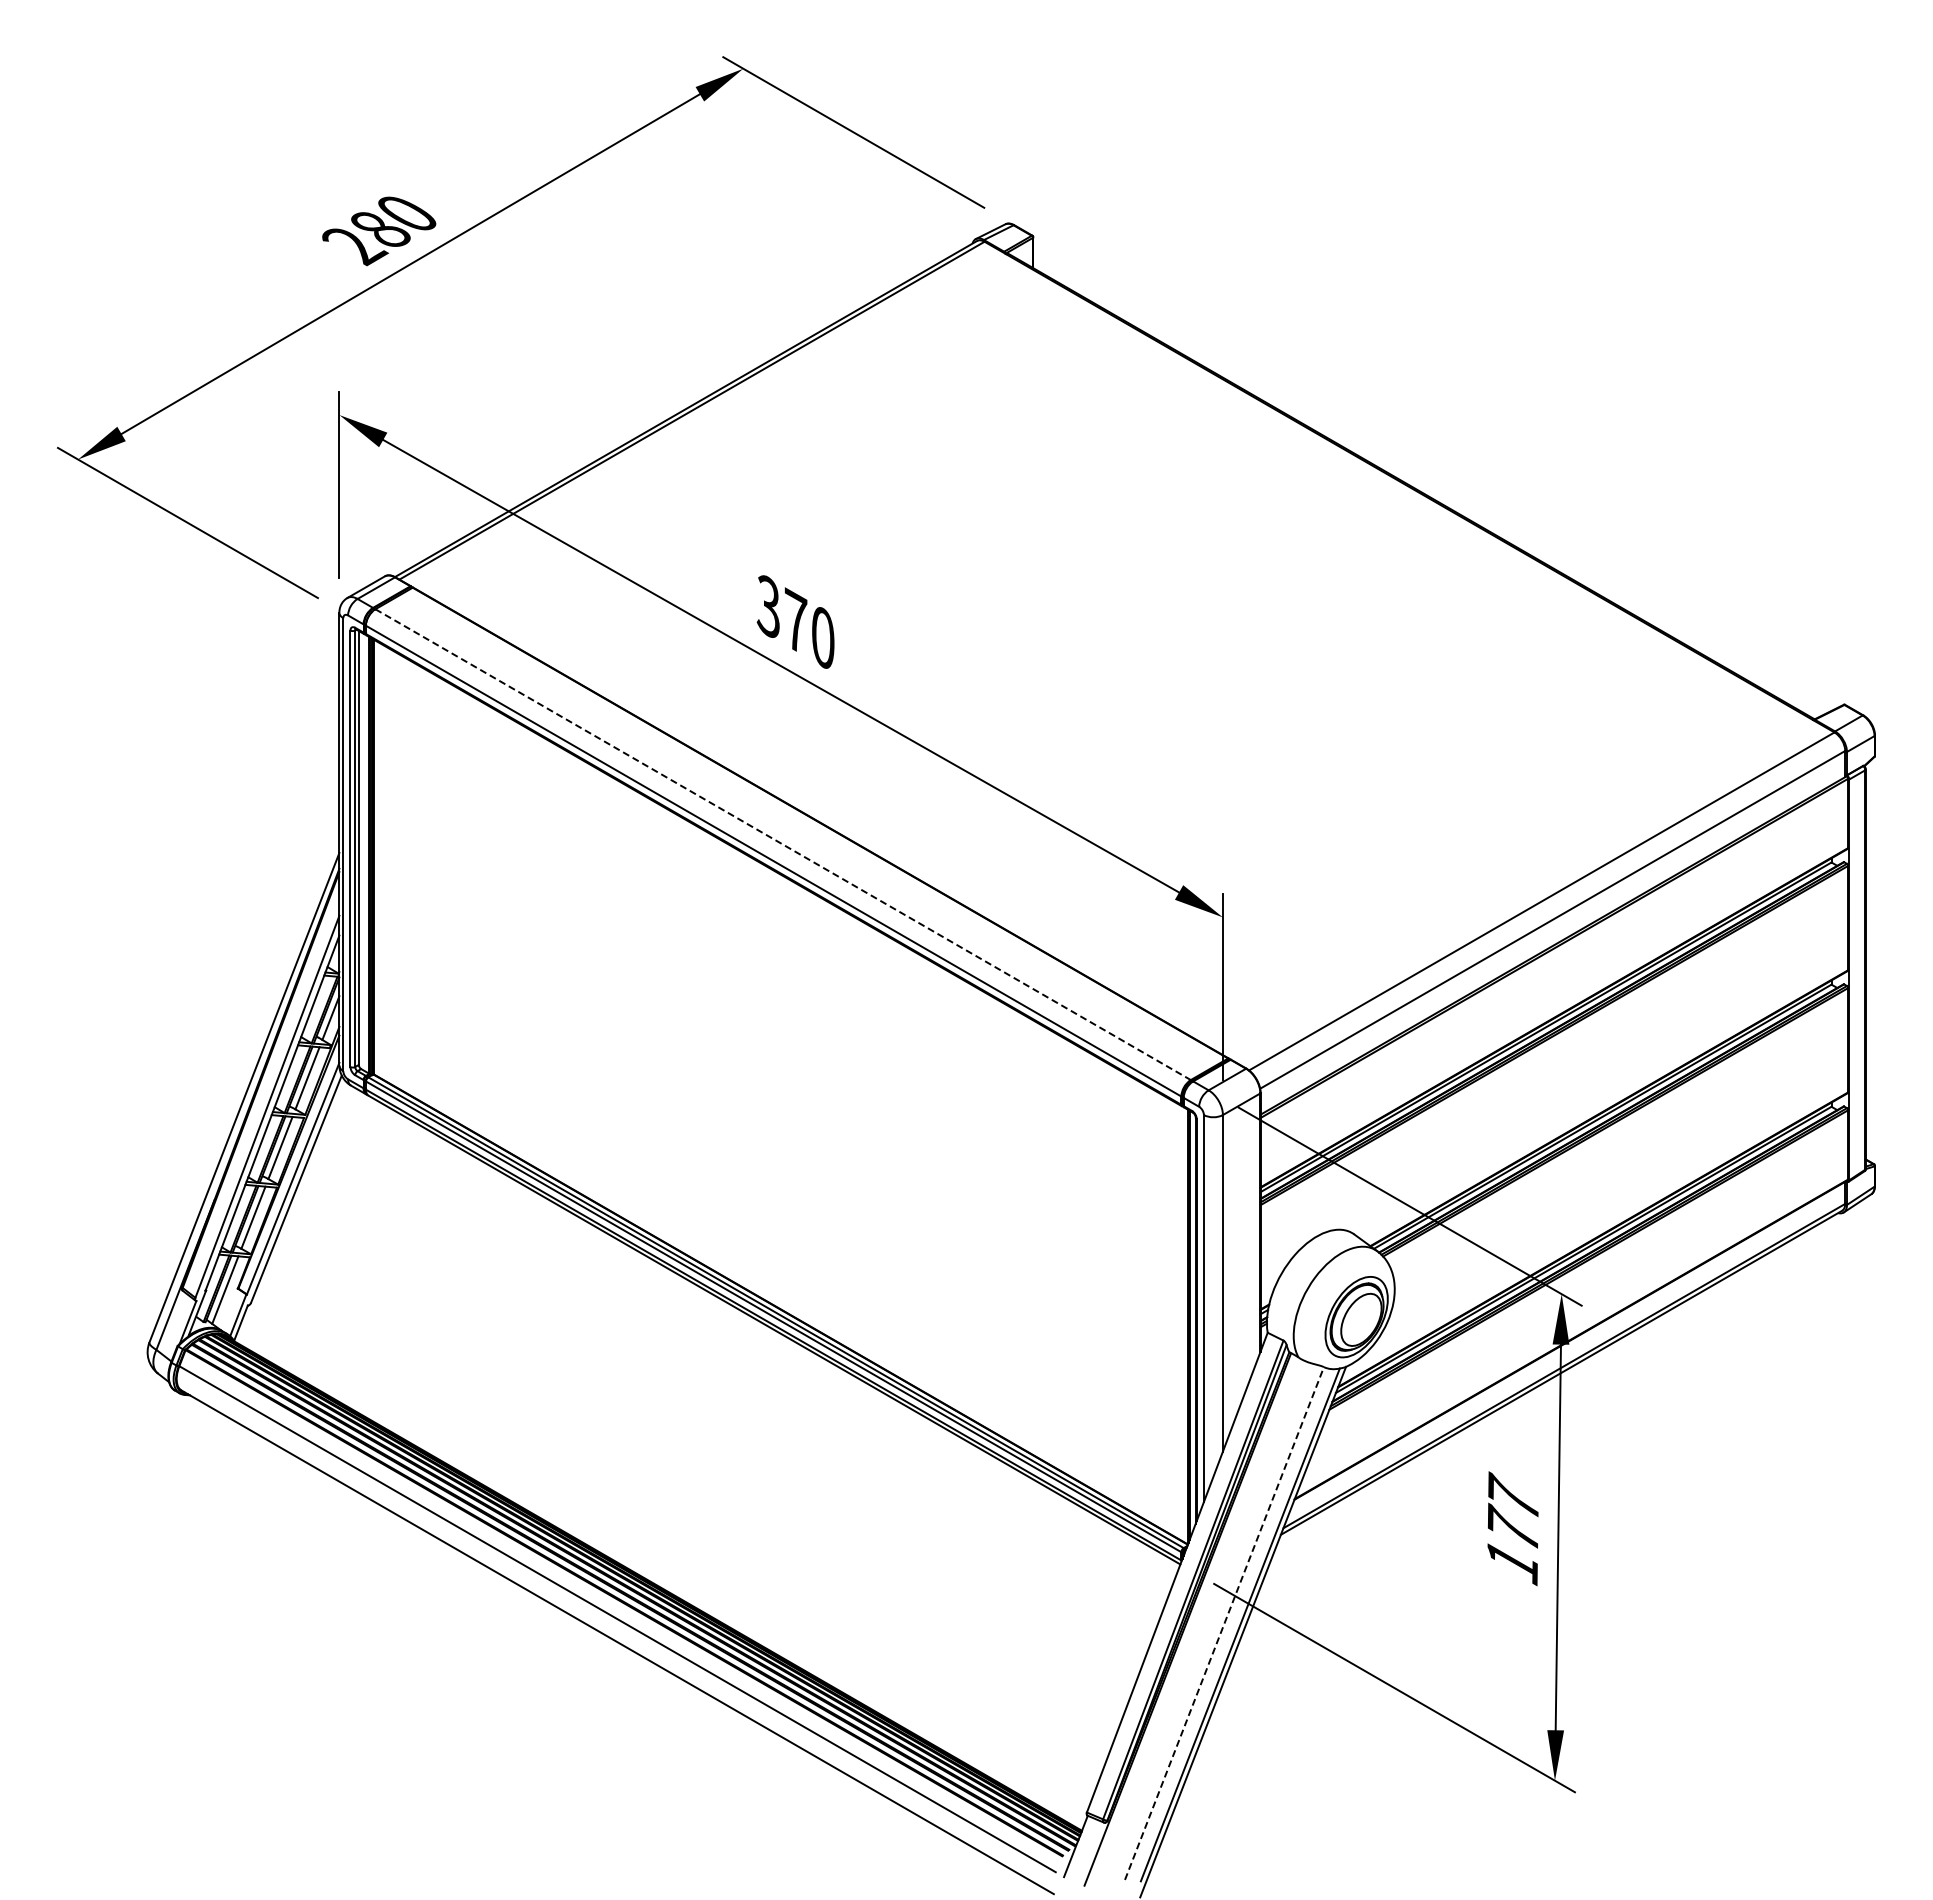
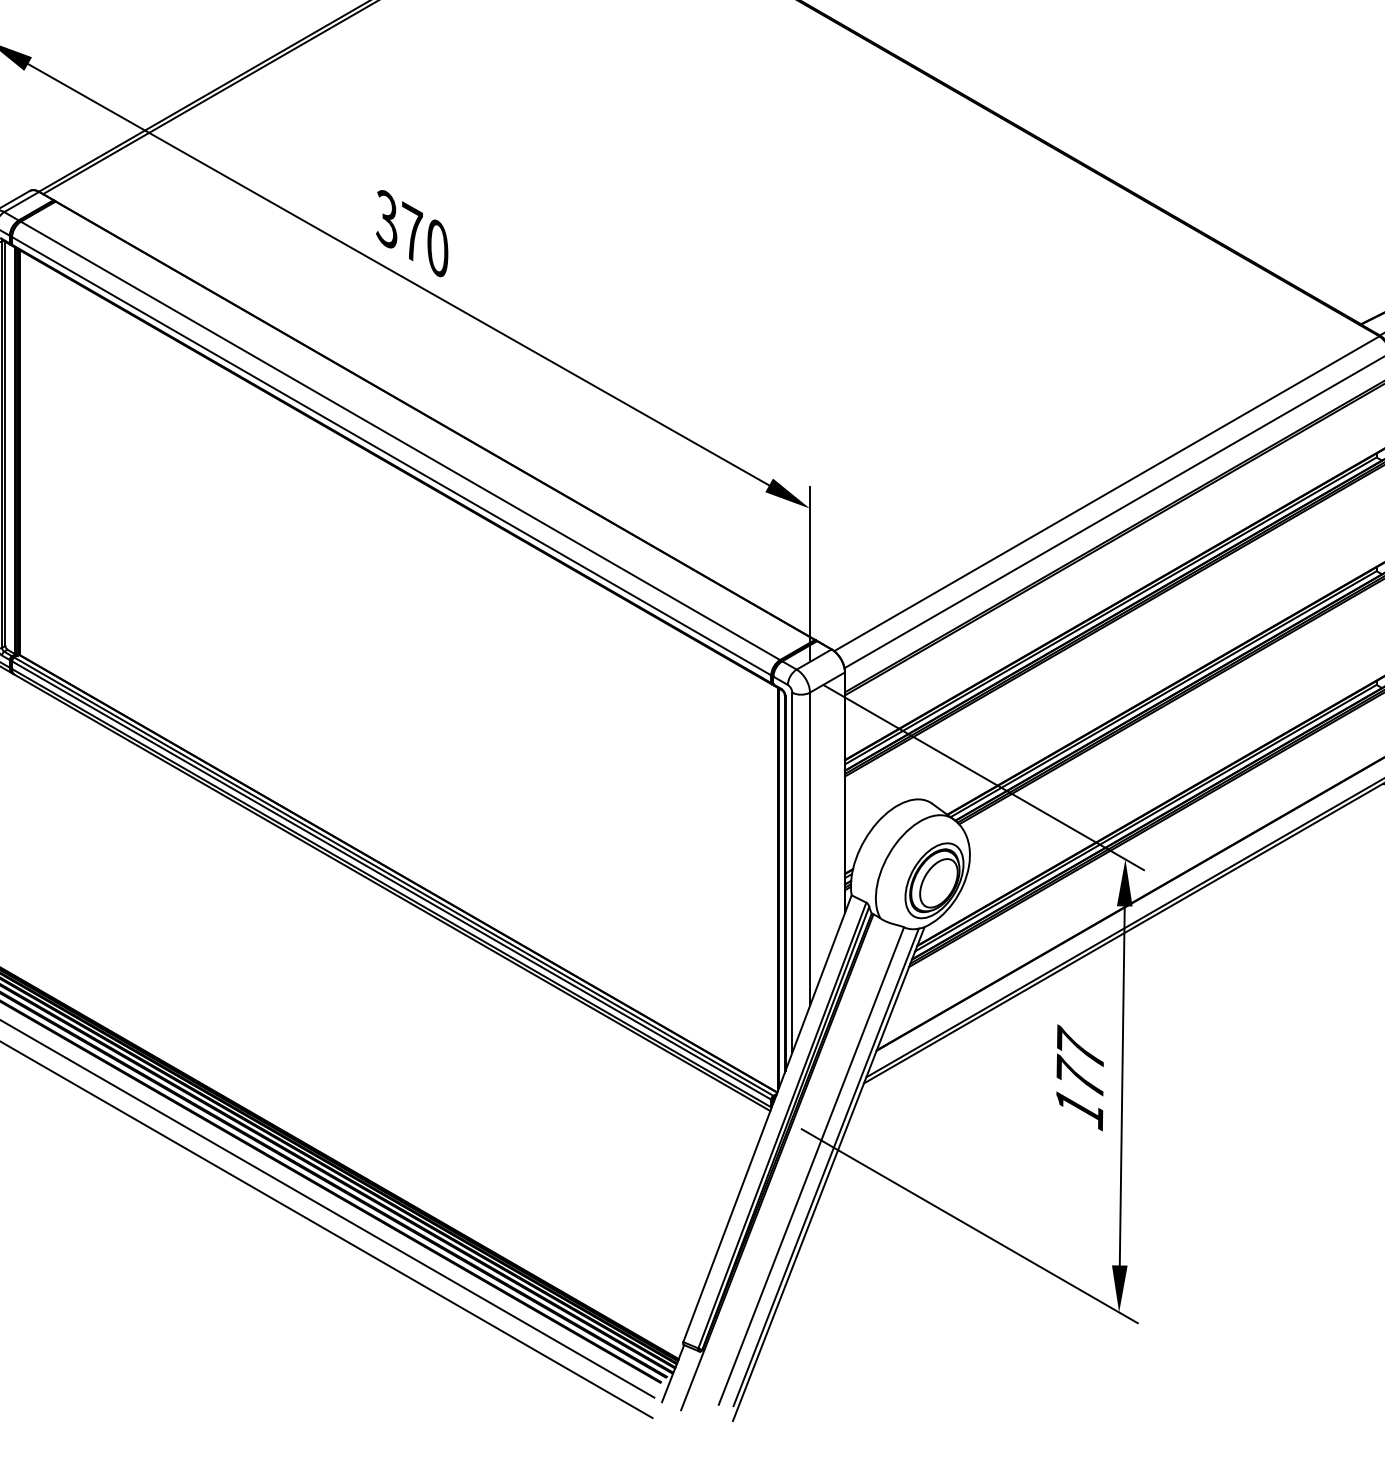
line: (783, 844) -> (400, 440), dashed -> solid
line: (1224, 1623) -> (811, 1166), dashed -> solid

